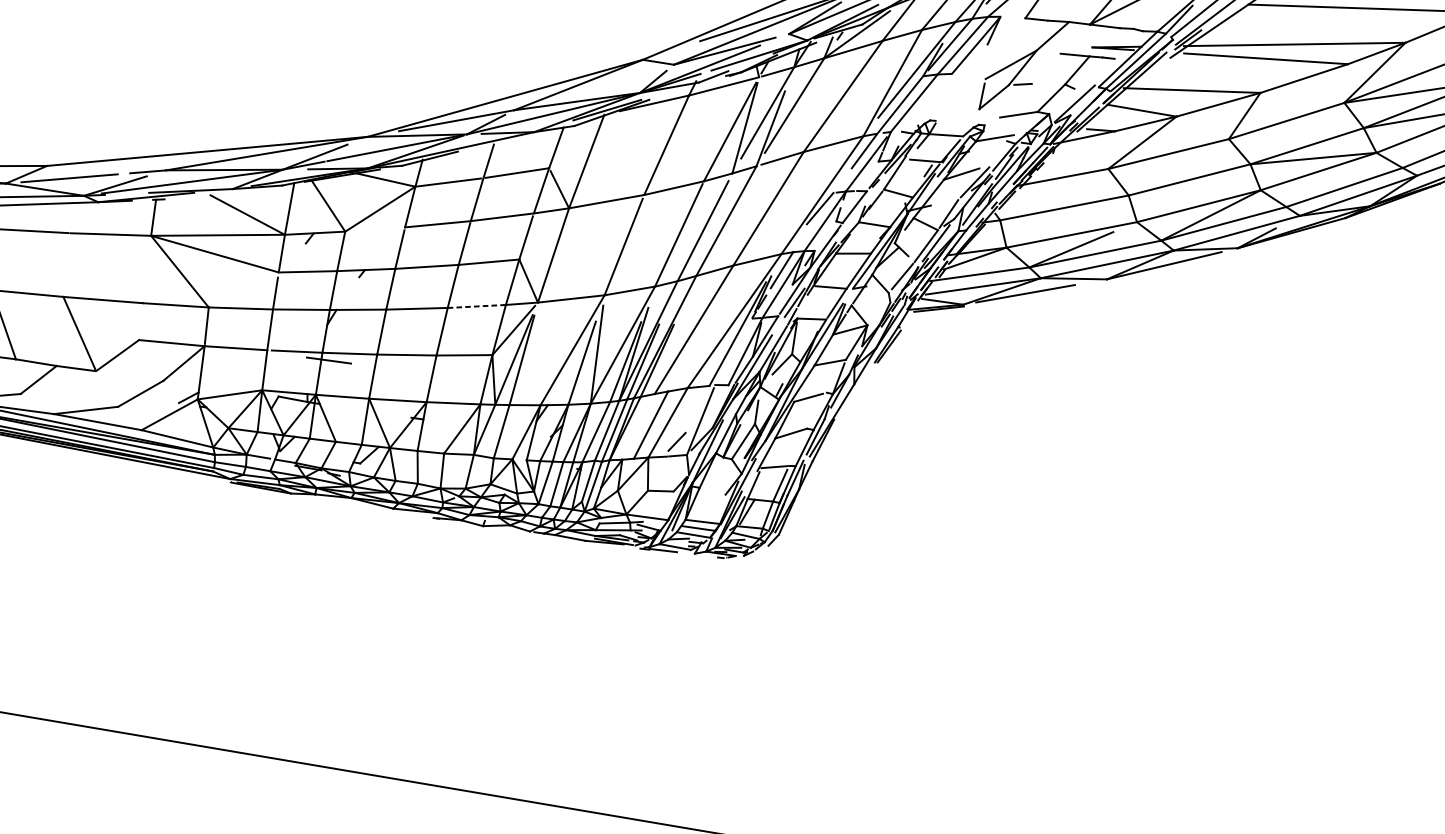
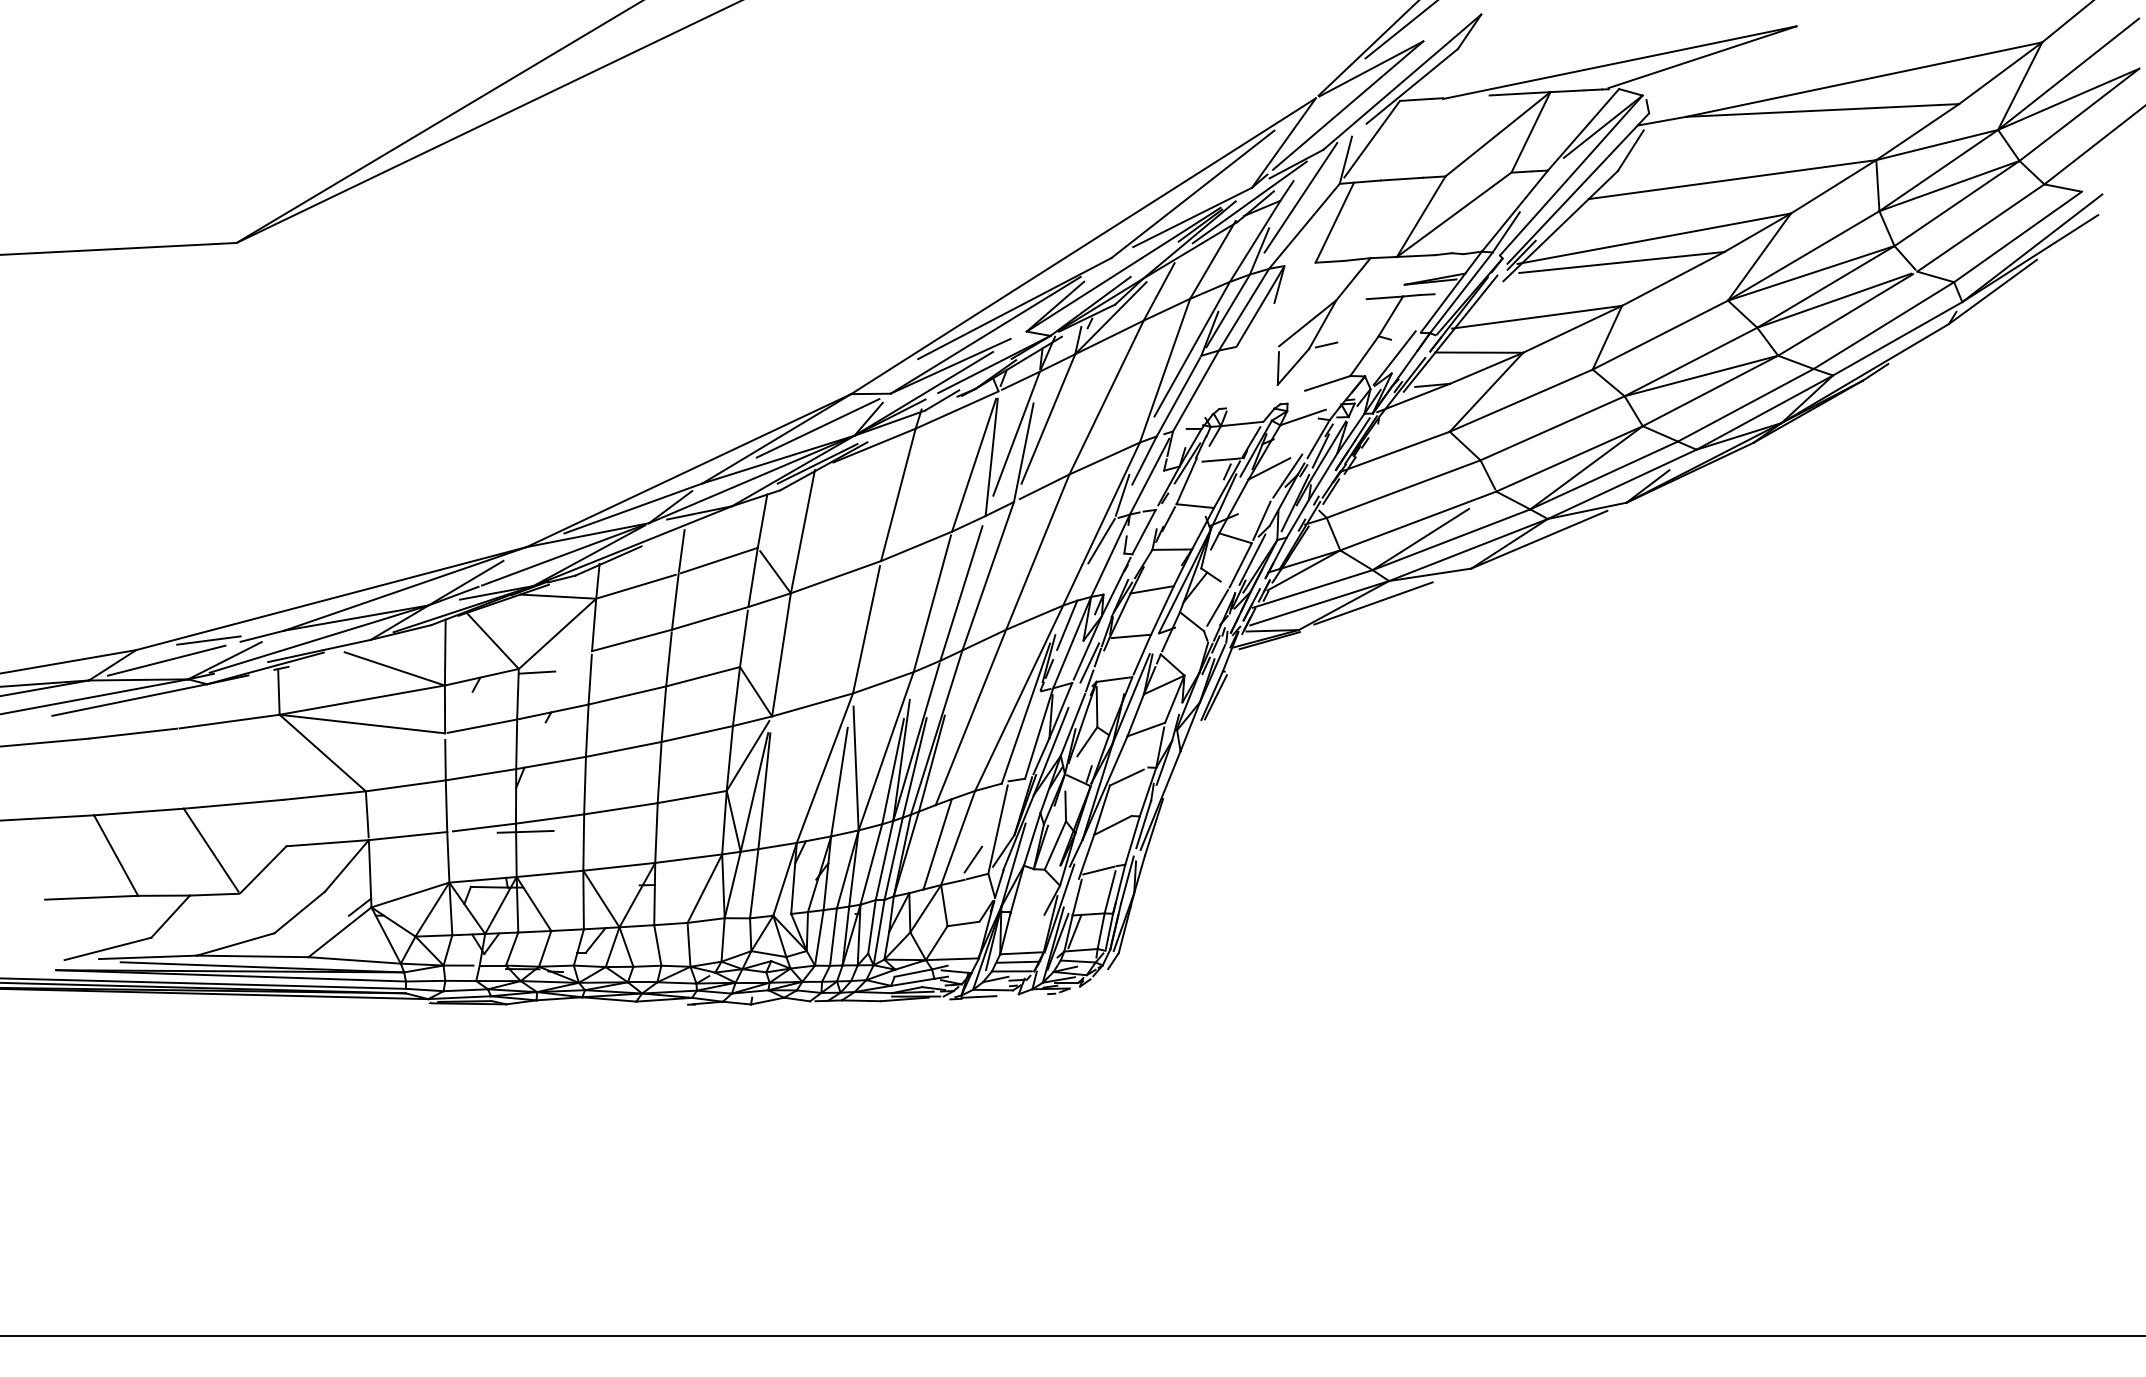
line: (611, 82) -> (817, 428), added
line: (105, 168) -> (208, 640), added
line: (842, 174) -> (1122, 494), added
line: (359, 236) -> (537, 672), added
line: (476, 306) -> (697, 734), dashed -> solid

